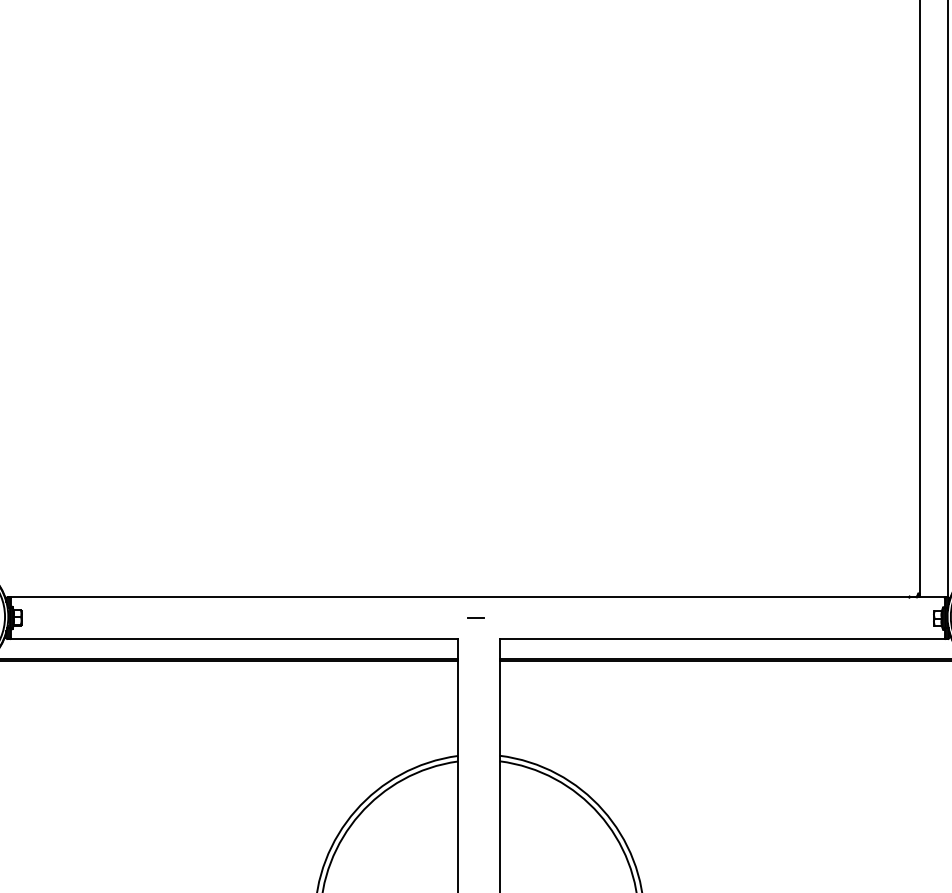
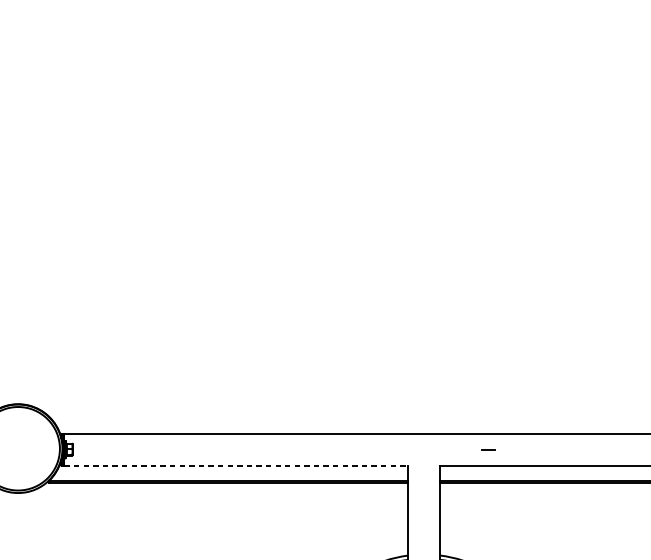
line: (475, 617) -> (488, 449), moved
line: (234, 639) -> (236, 466), solid -> dashed

